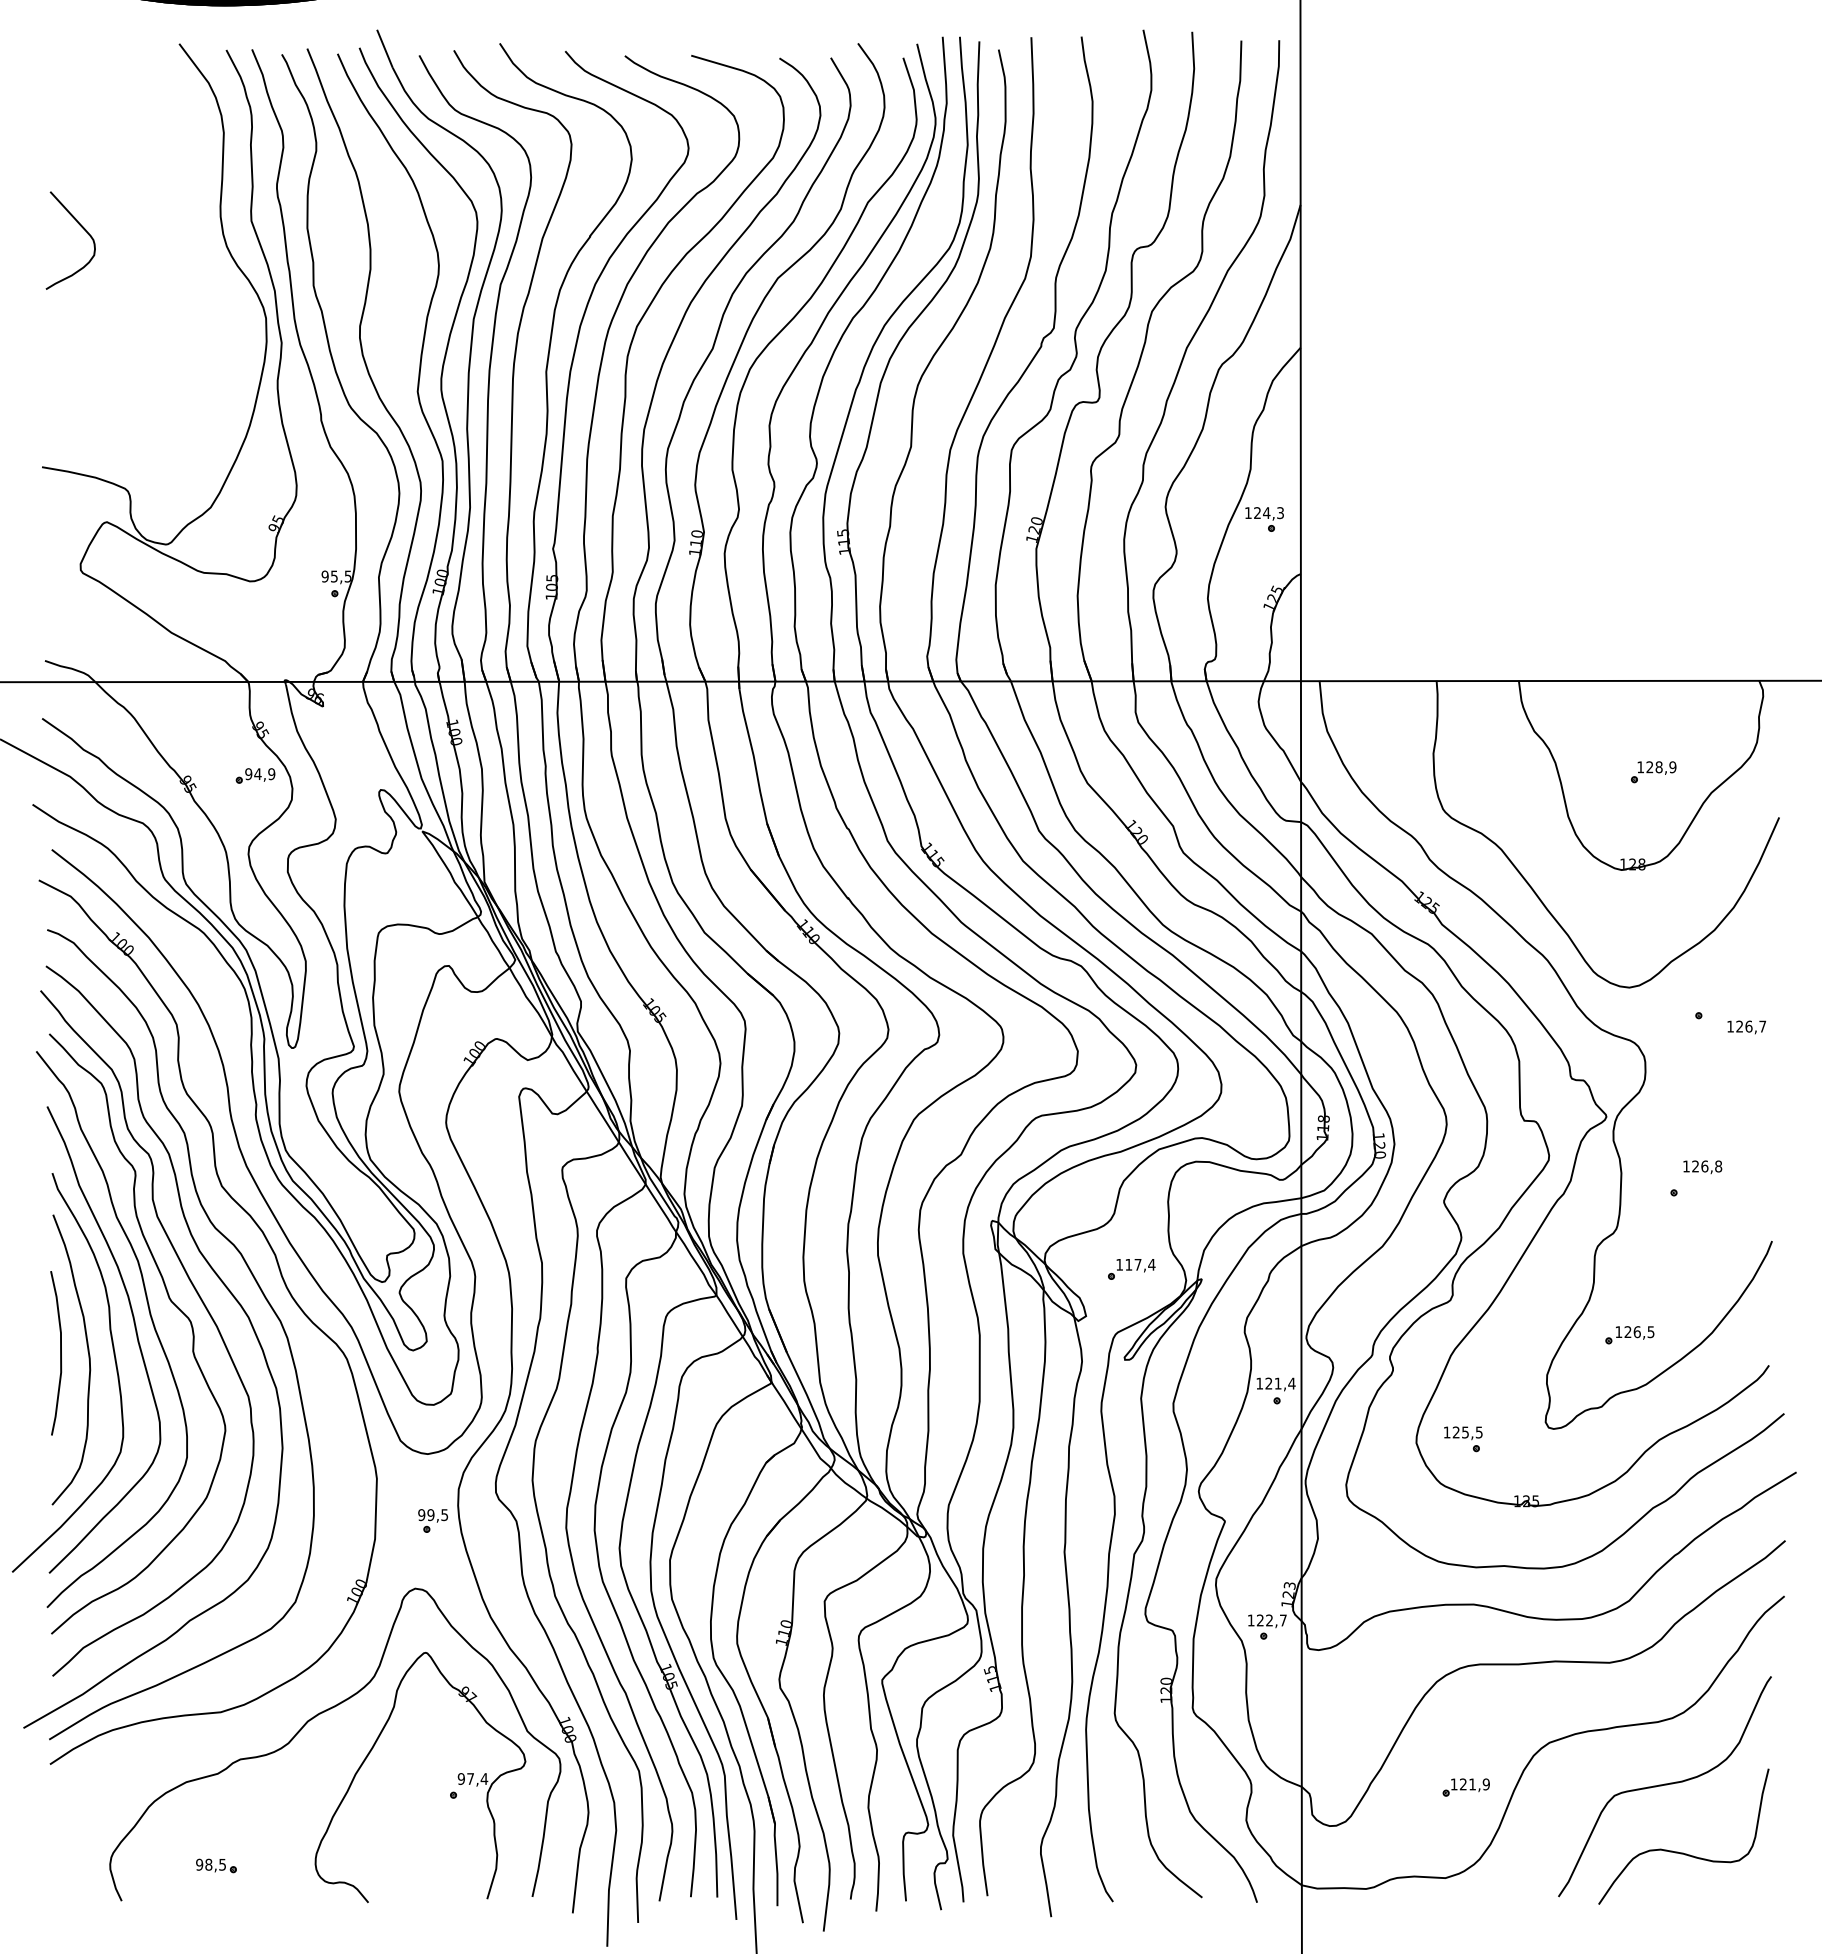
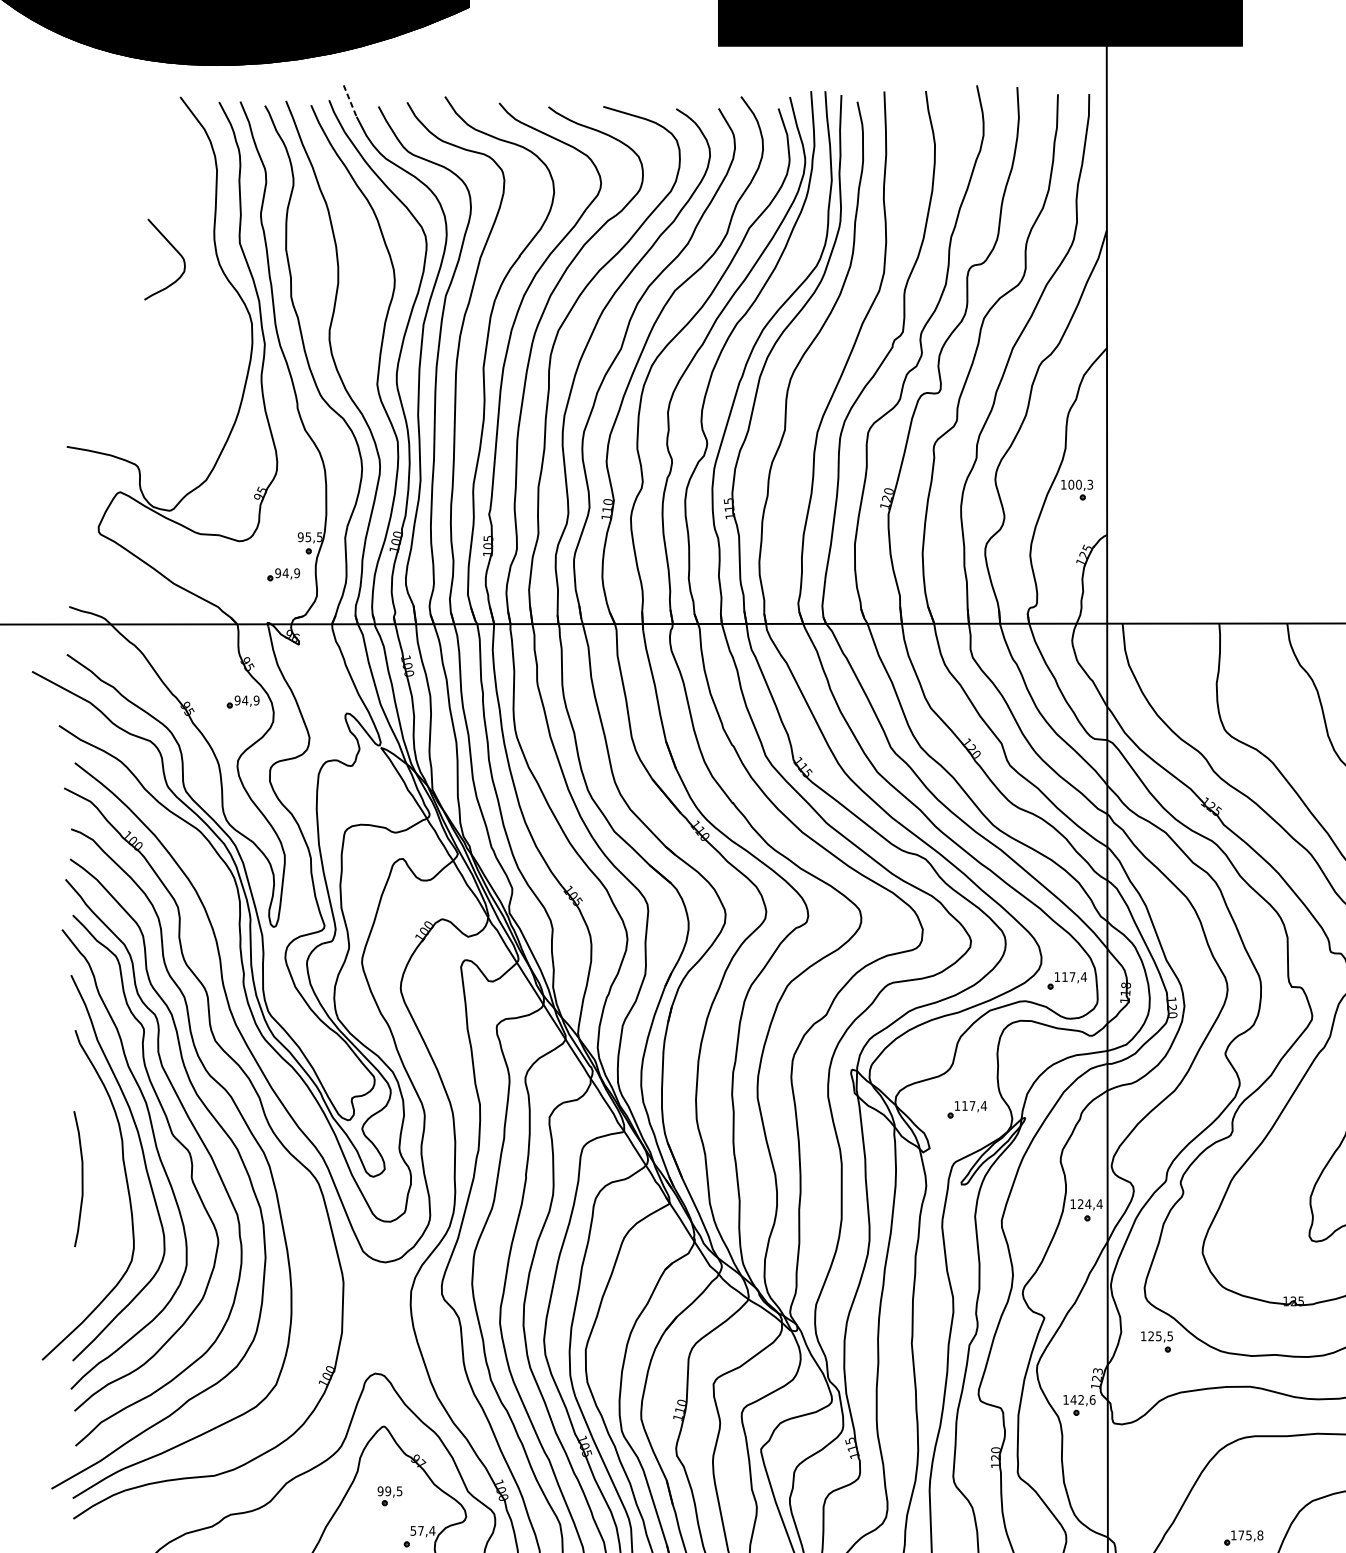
line: (384, 48) -> (349, 100), solid -> dashed
curve: (82, 228) -> (174, 249), moved
text: (1262, 513) -> (1075, 485), 124,3 -> 100,3
part: (304, 621) -> (283, 574), added
part: (1252, 1113) -> (1067, 980), added
curve: (88, 1359) -> (105, 1184), removed
text: (1277, 1383) -> (1087, 1204), 121,4 -> 124,4
part: (1463, 1439) -> (1157, 1342), moved
part: (433, 1520) -> (390, 1495), moved
text: (1271, 1620) -> (1082, 1399), 122,7 -> 142,6
text: (460, 1778) -> (412, 1530), 97,4 -> 57,4
text: (1474, 1784) -> (1250, 1535), 121,9 -> 175,8

